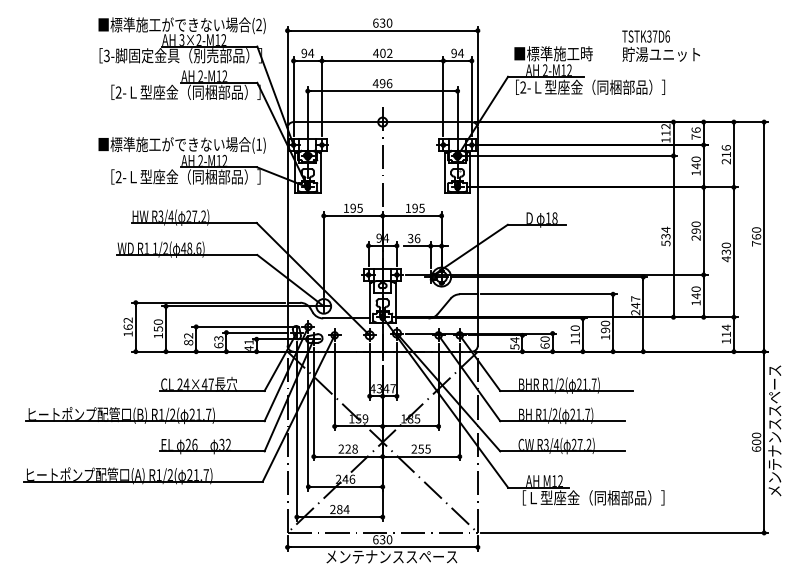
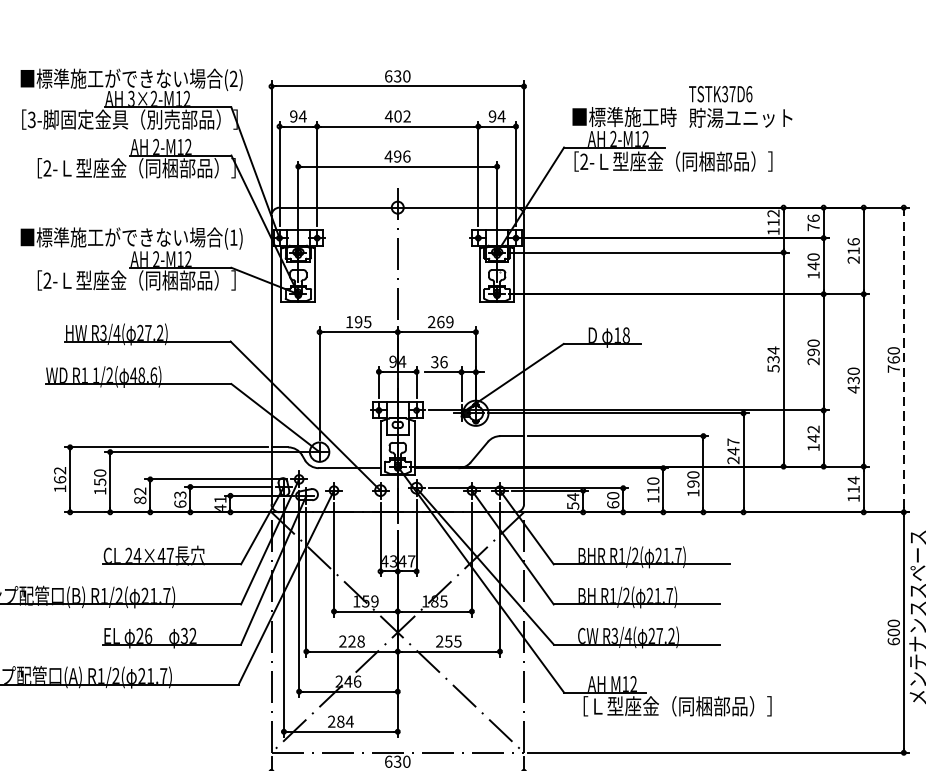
text: (660, 45) -> (739, 106), moved
text: (414, 207) -> (439, 320), 195 -> 269
line: (764, 236) -> (904, 359), solid -> dashed
text: (695, 288) -> (812, 428), 140 -> 142

